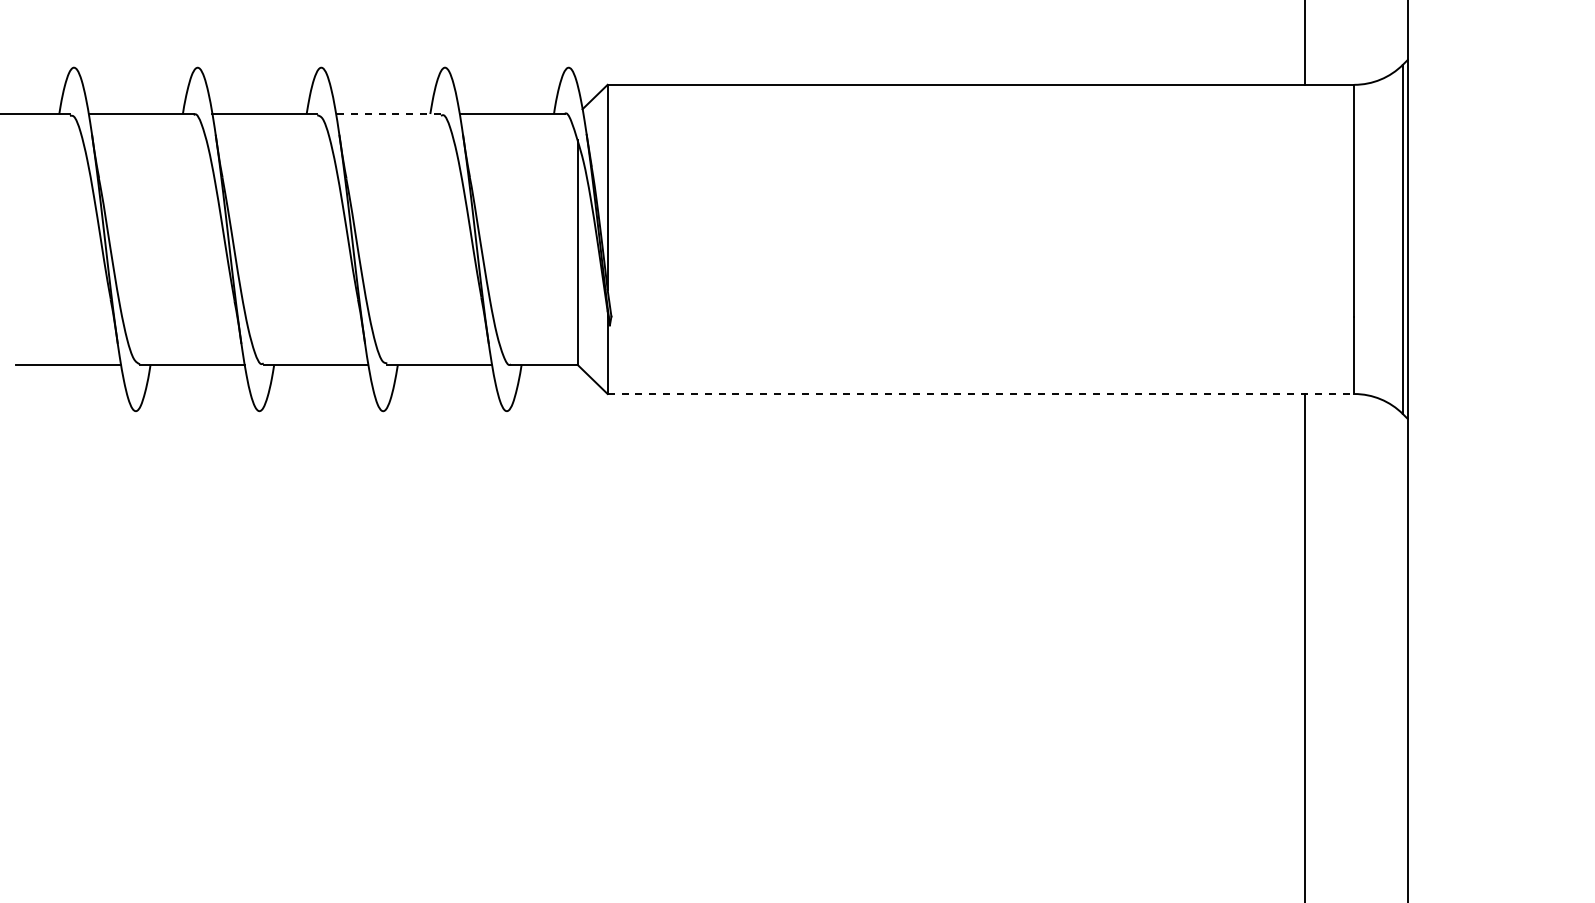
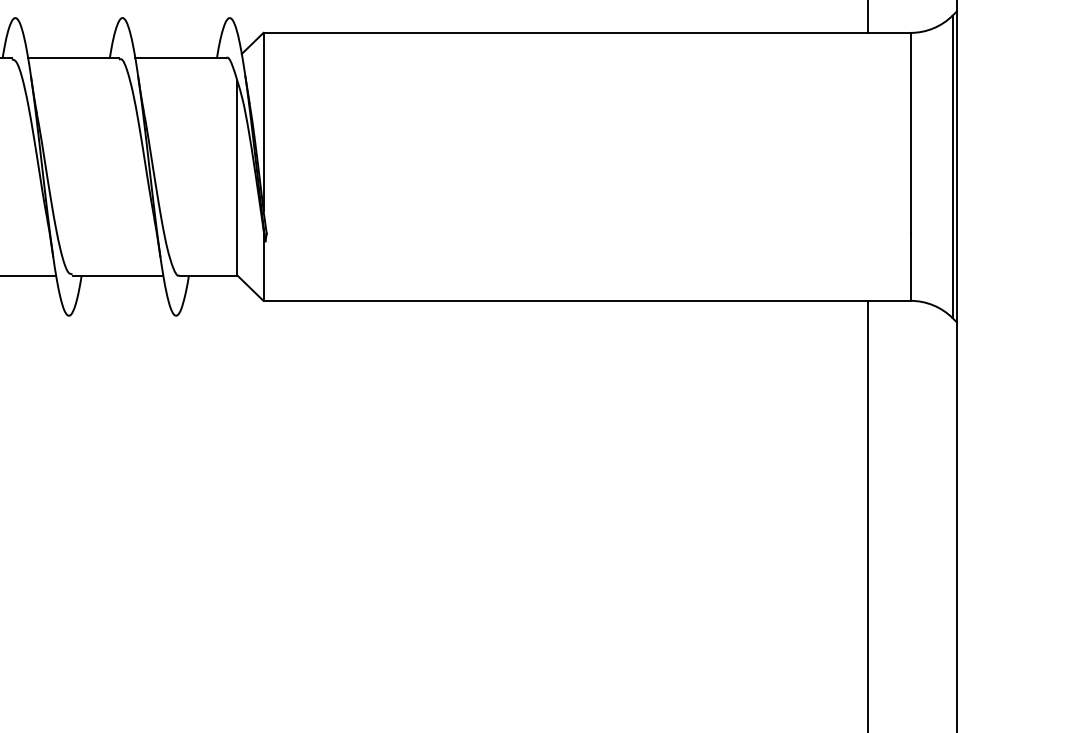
line: (388, 114) -> (73, 58), dashed -> solid
line: (981, 394) -> (587, 301), dashed -> solid

